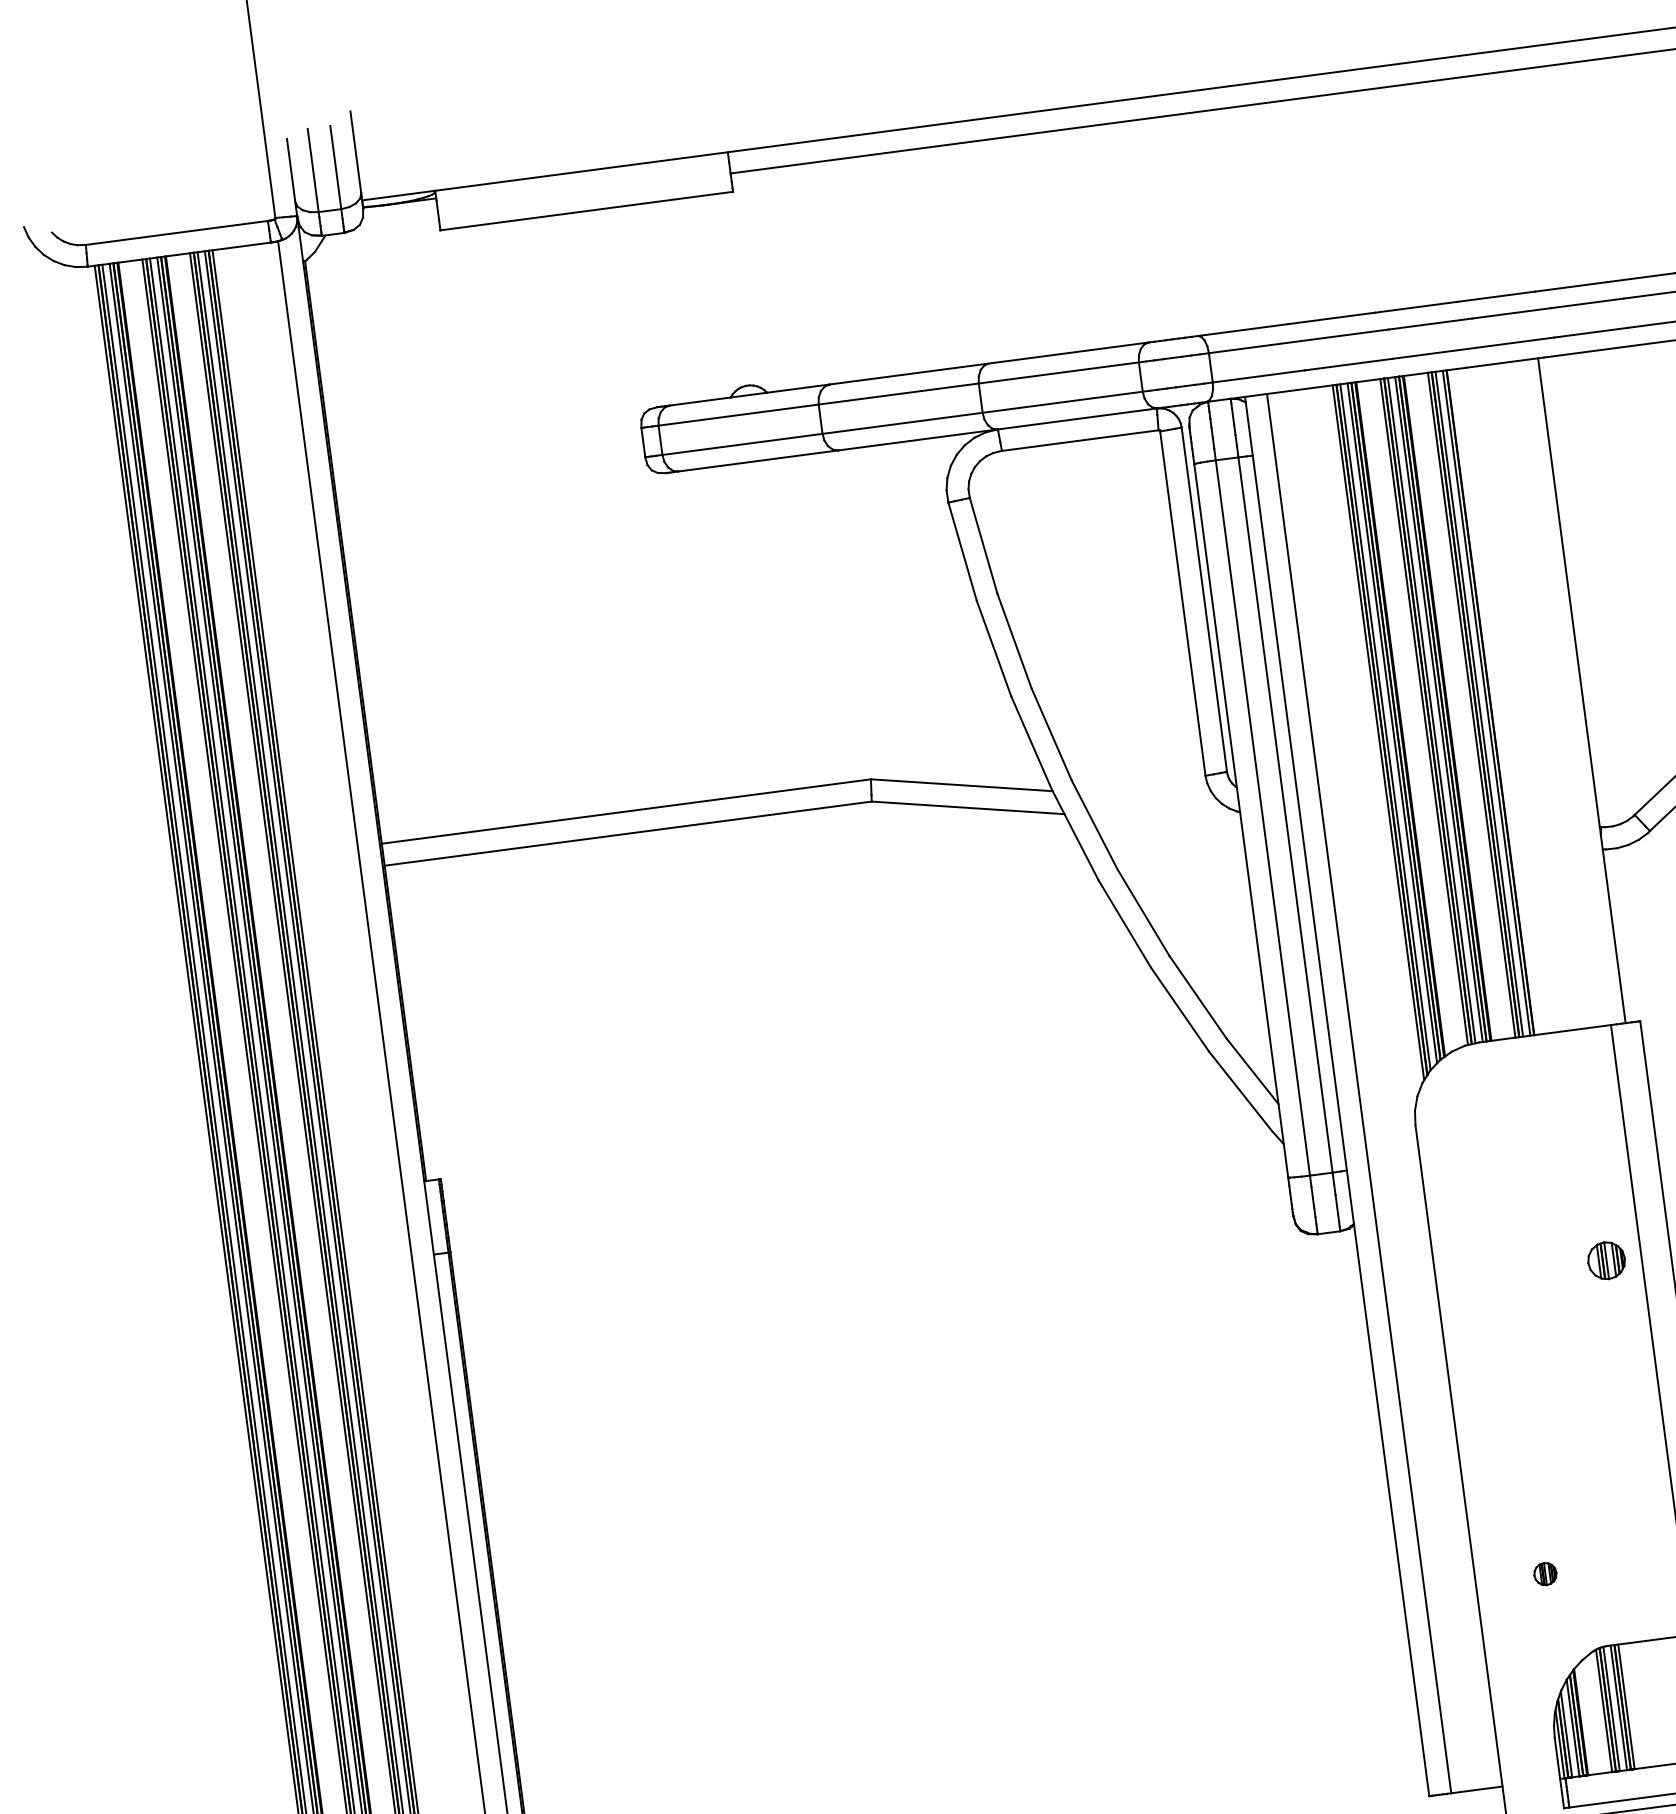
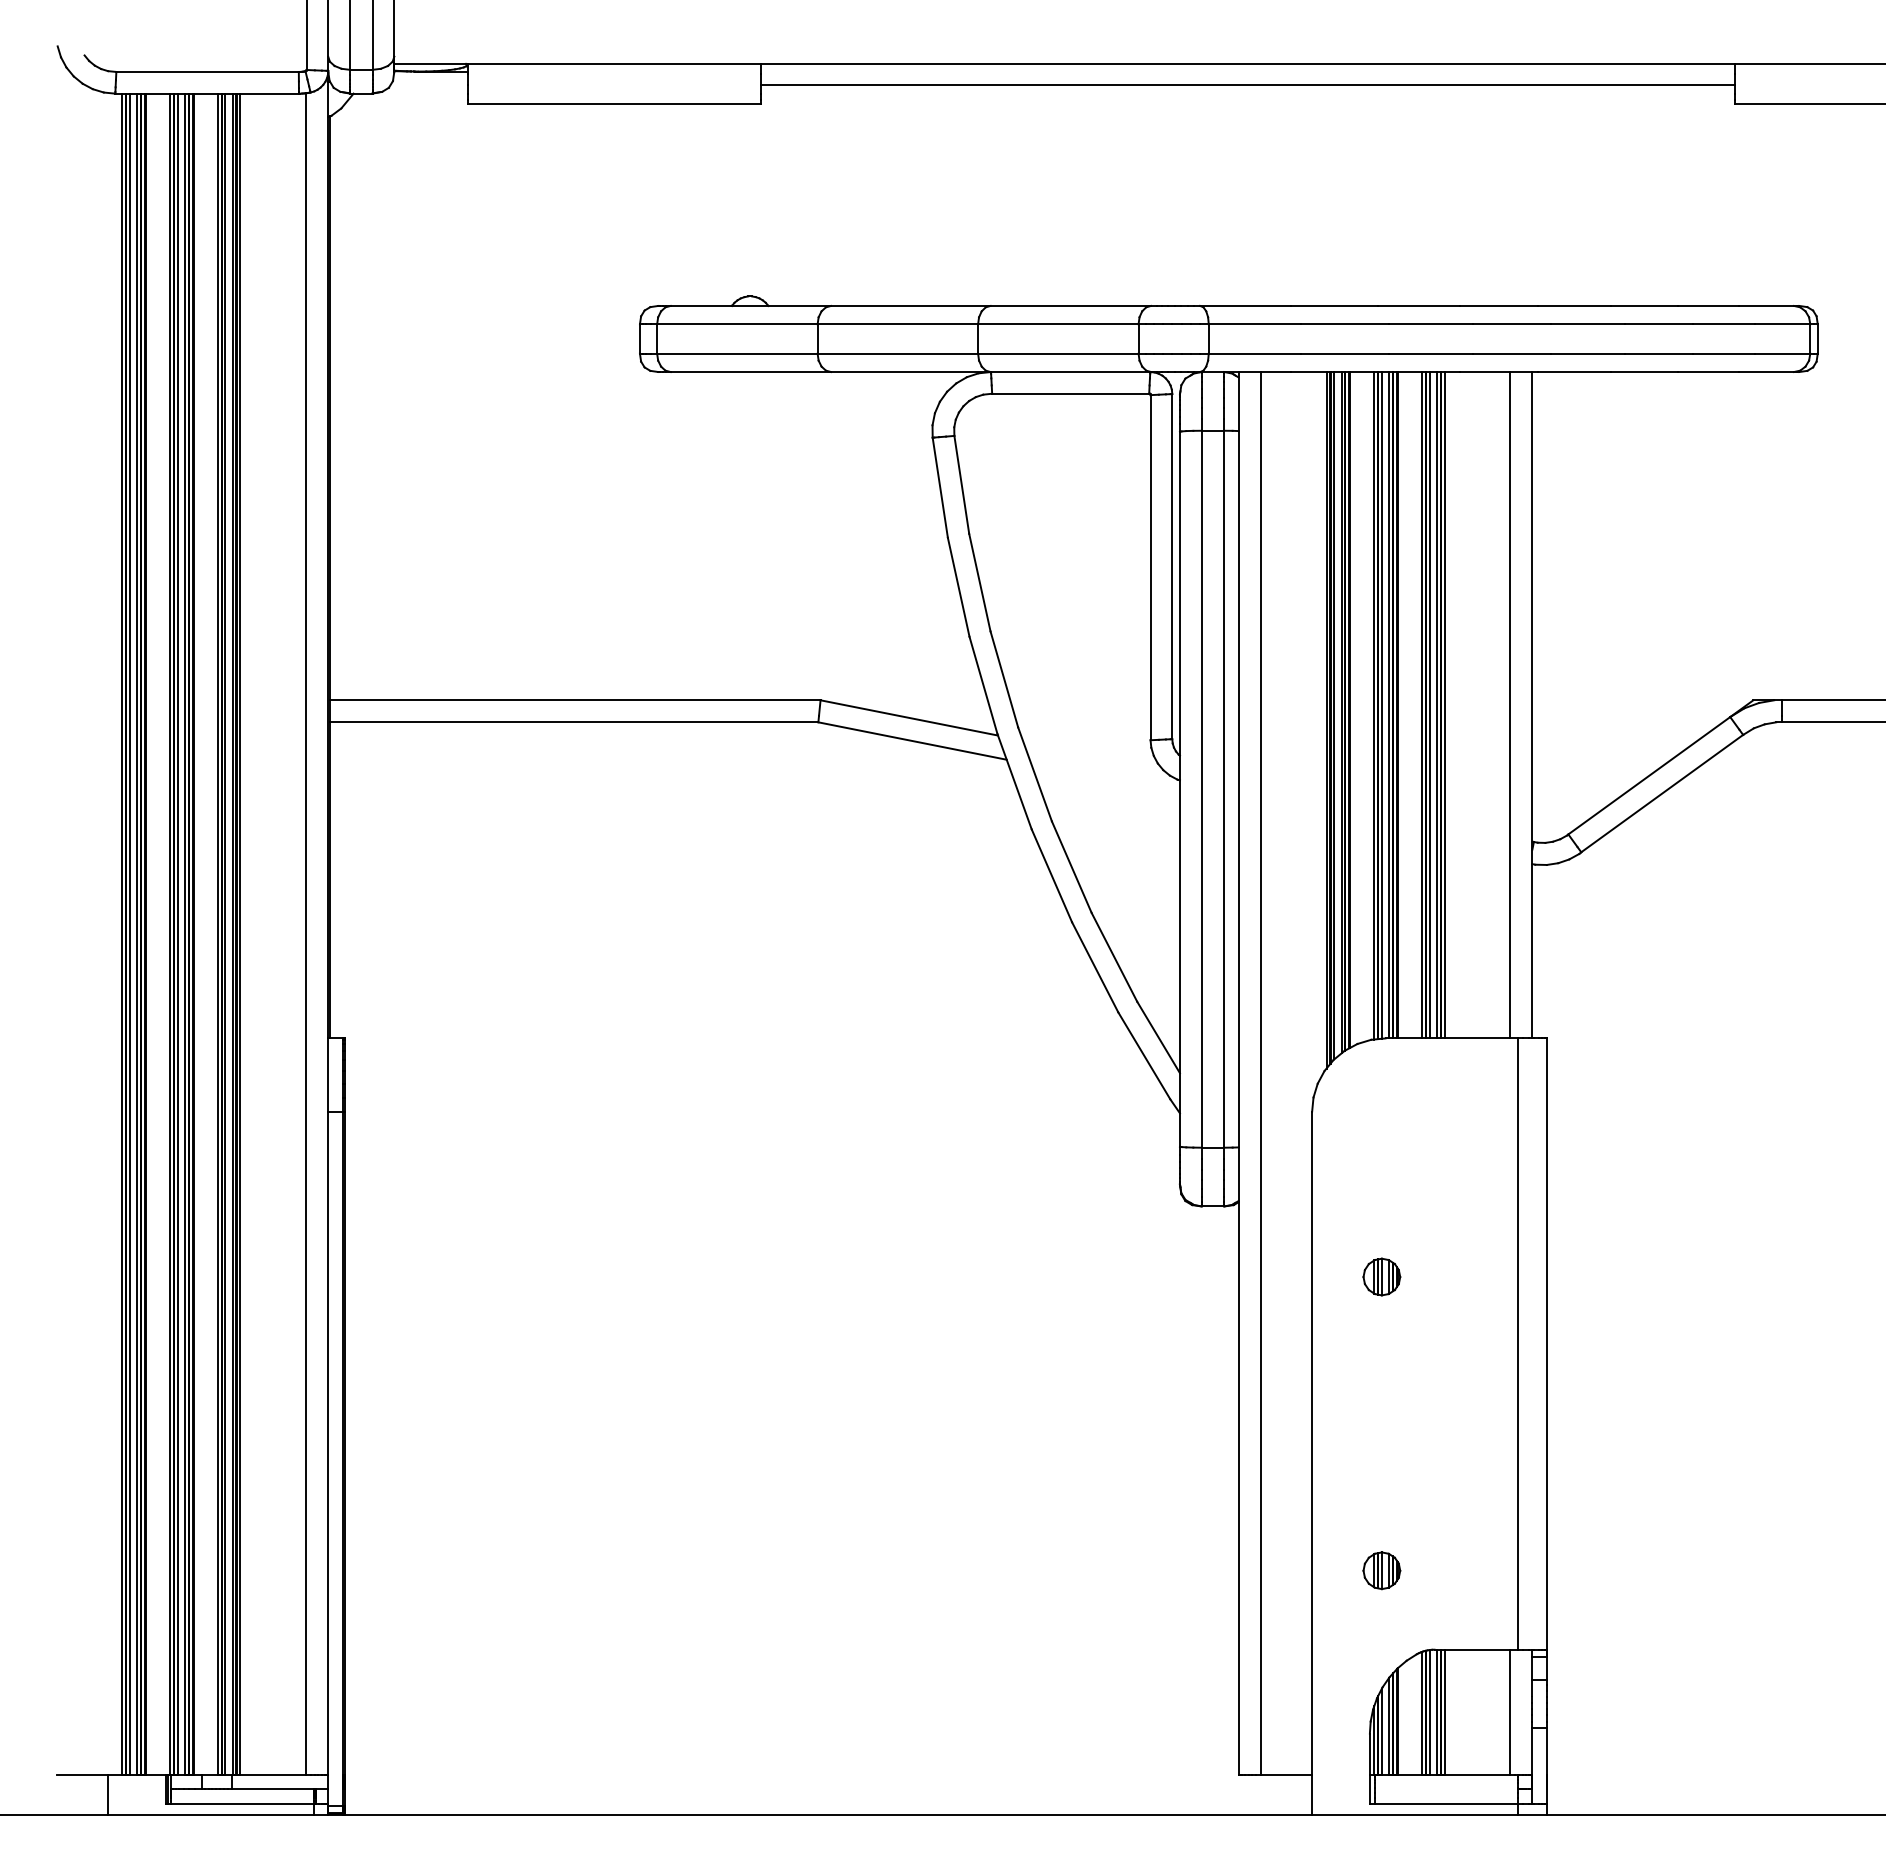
line: (1560, 693) -> (1510, 705), added
line: (1494, 702) -> (1444, 705), added
part: (1606, 1260) -> (1381, 1276), moved
part: (1544, 1573) -> (1381, 1570), size x1.67

